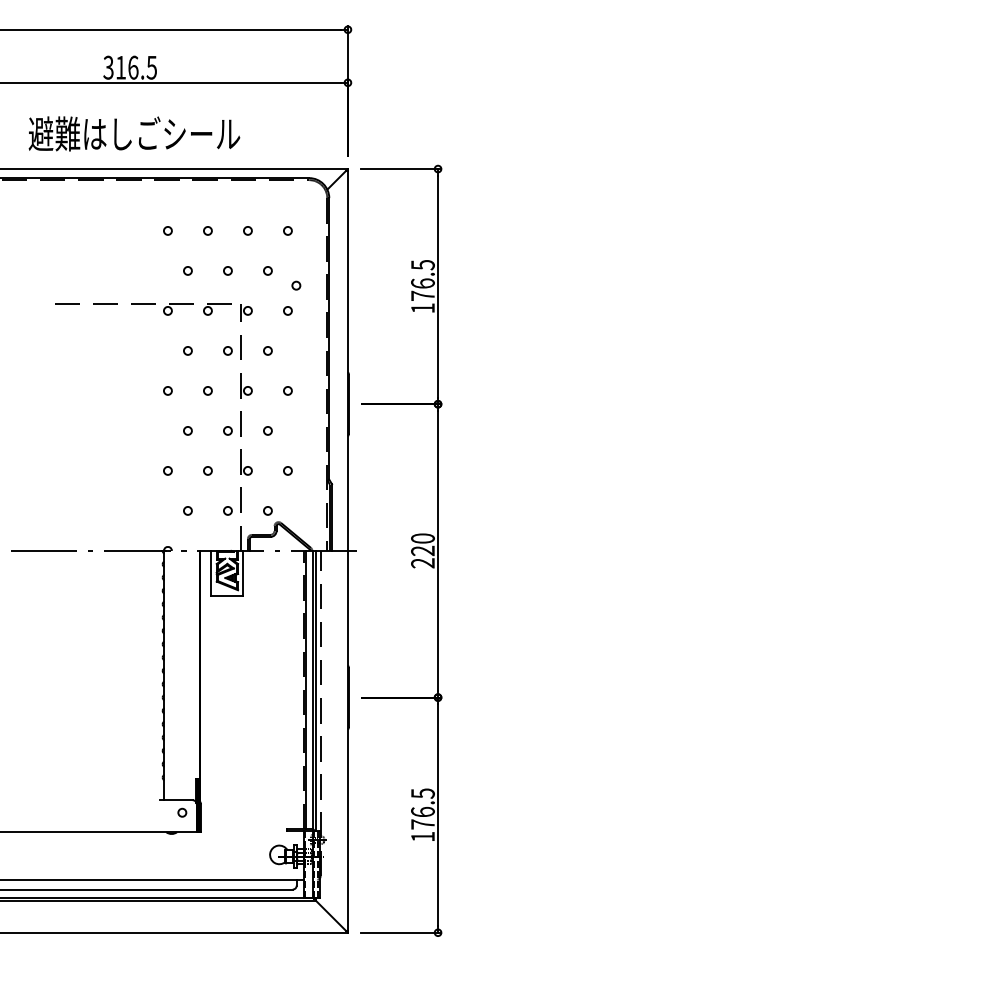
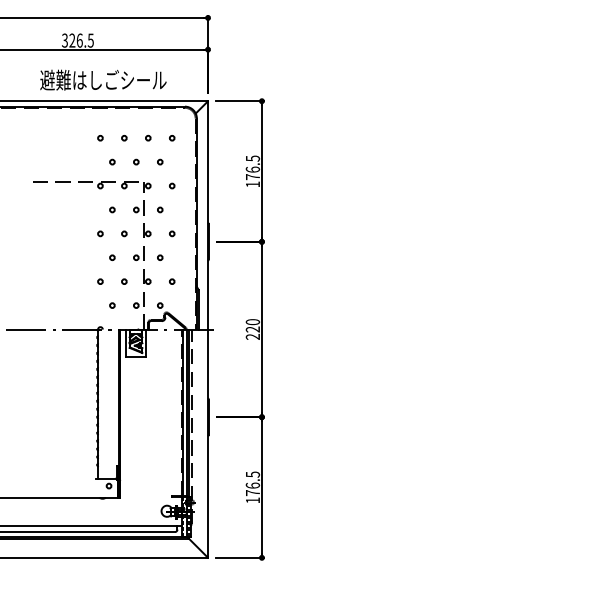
text: (121, 67) -> (72, 40), 316.5 -> 326.5
text: (134, 132) -> (103, 79), moved
circle: (296, 284) -> (177, 170), removed

